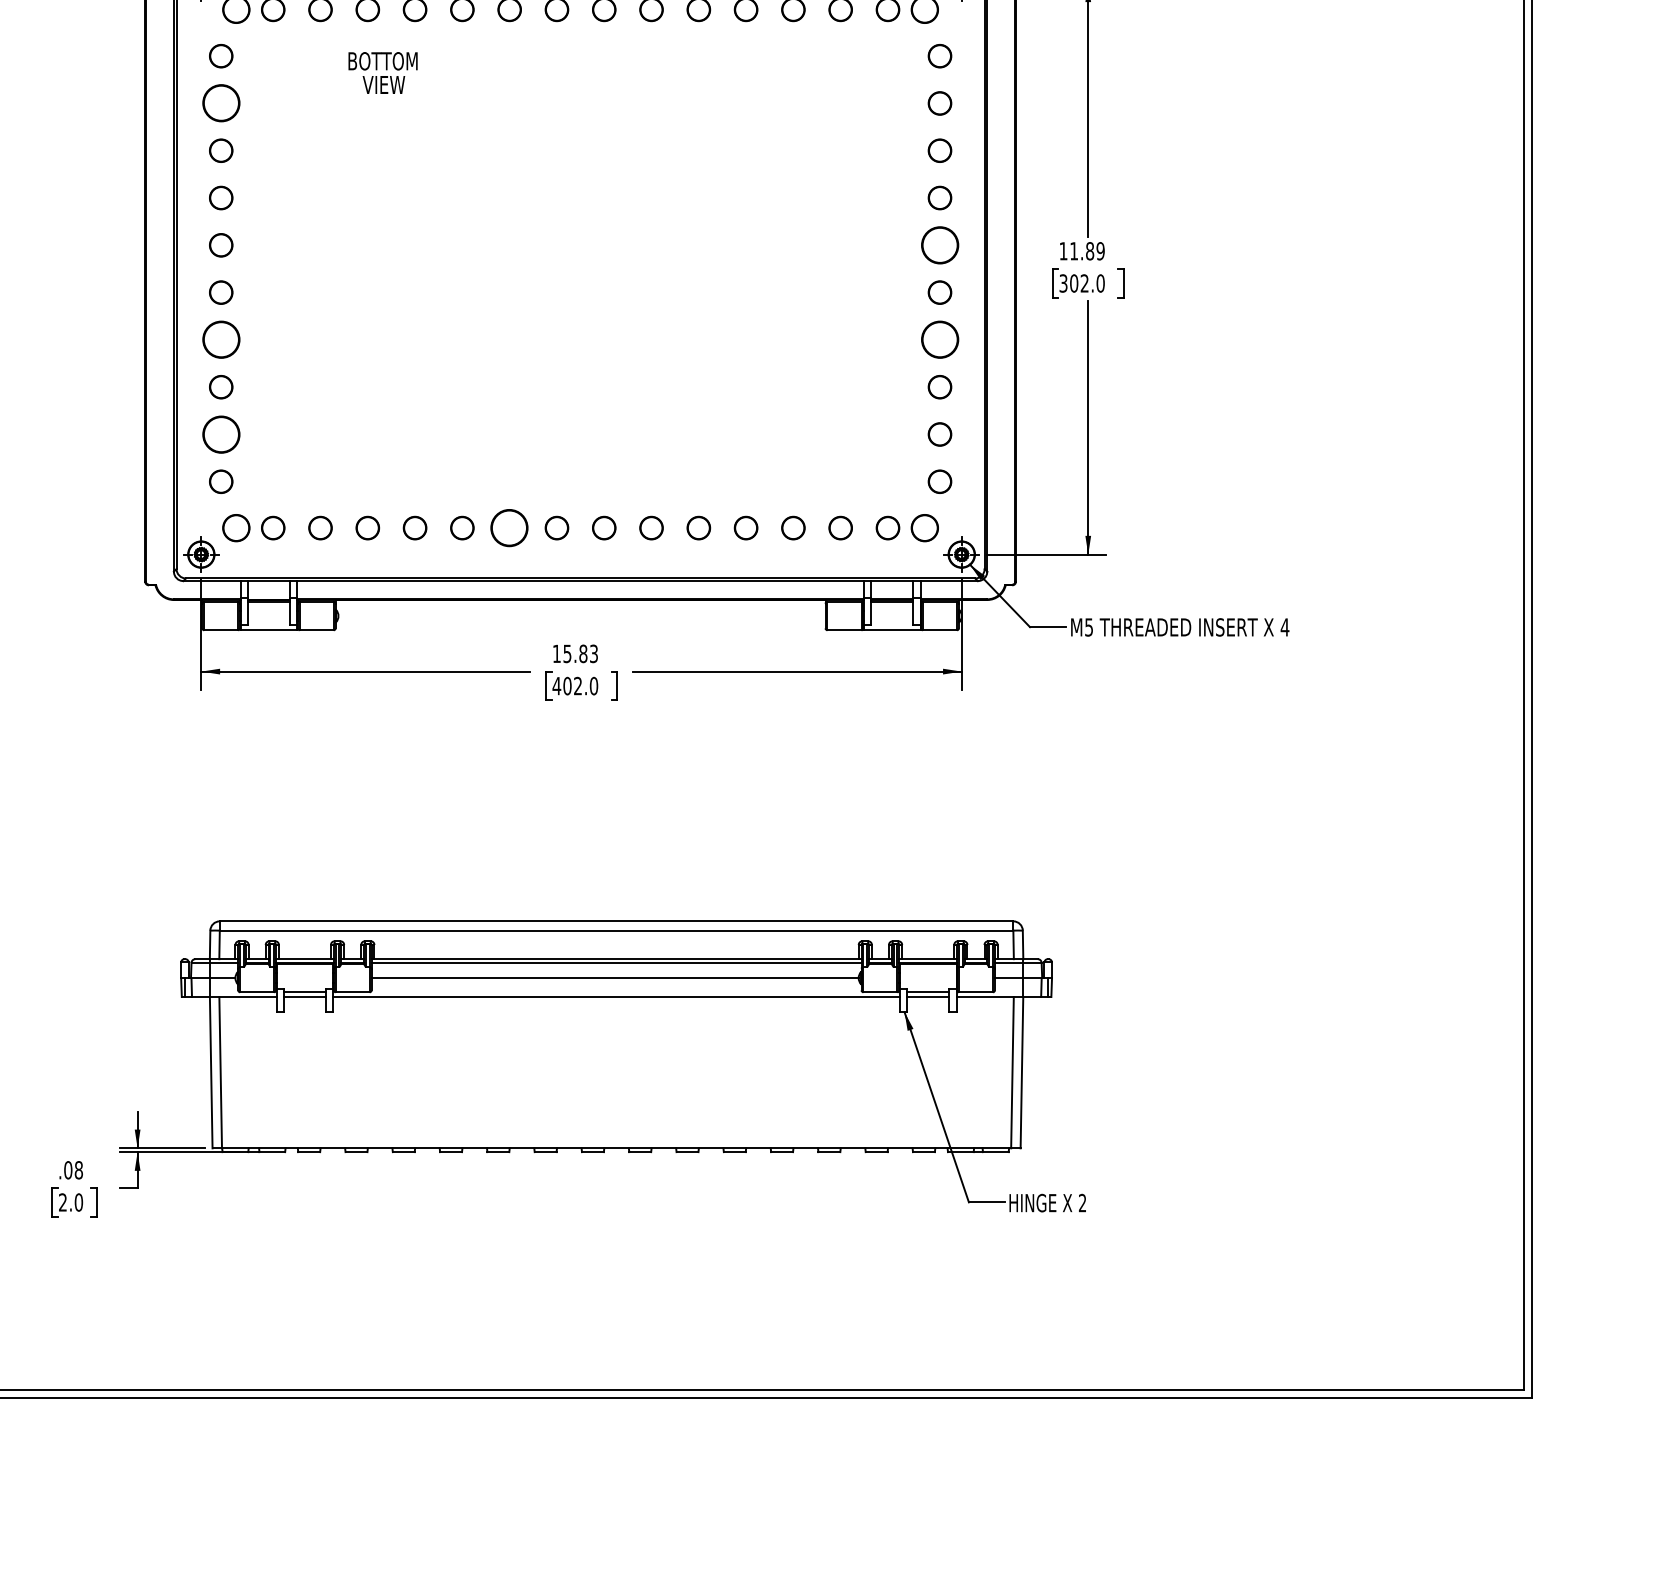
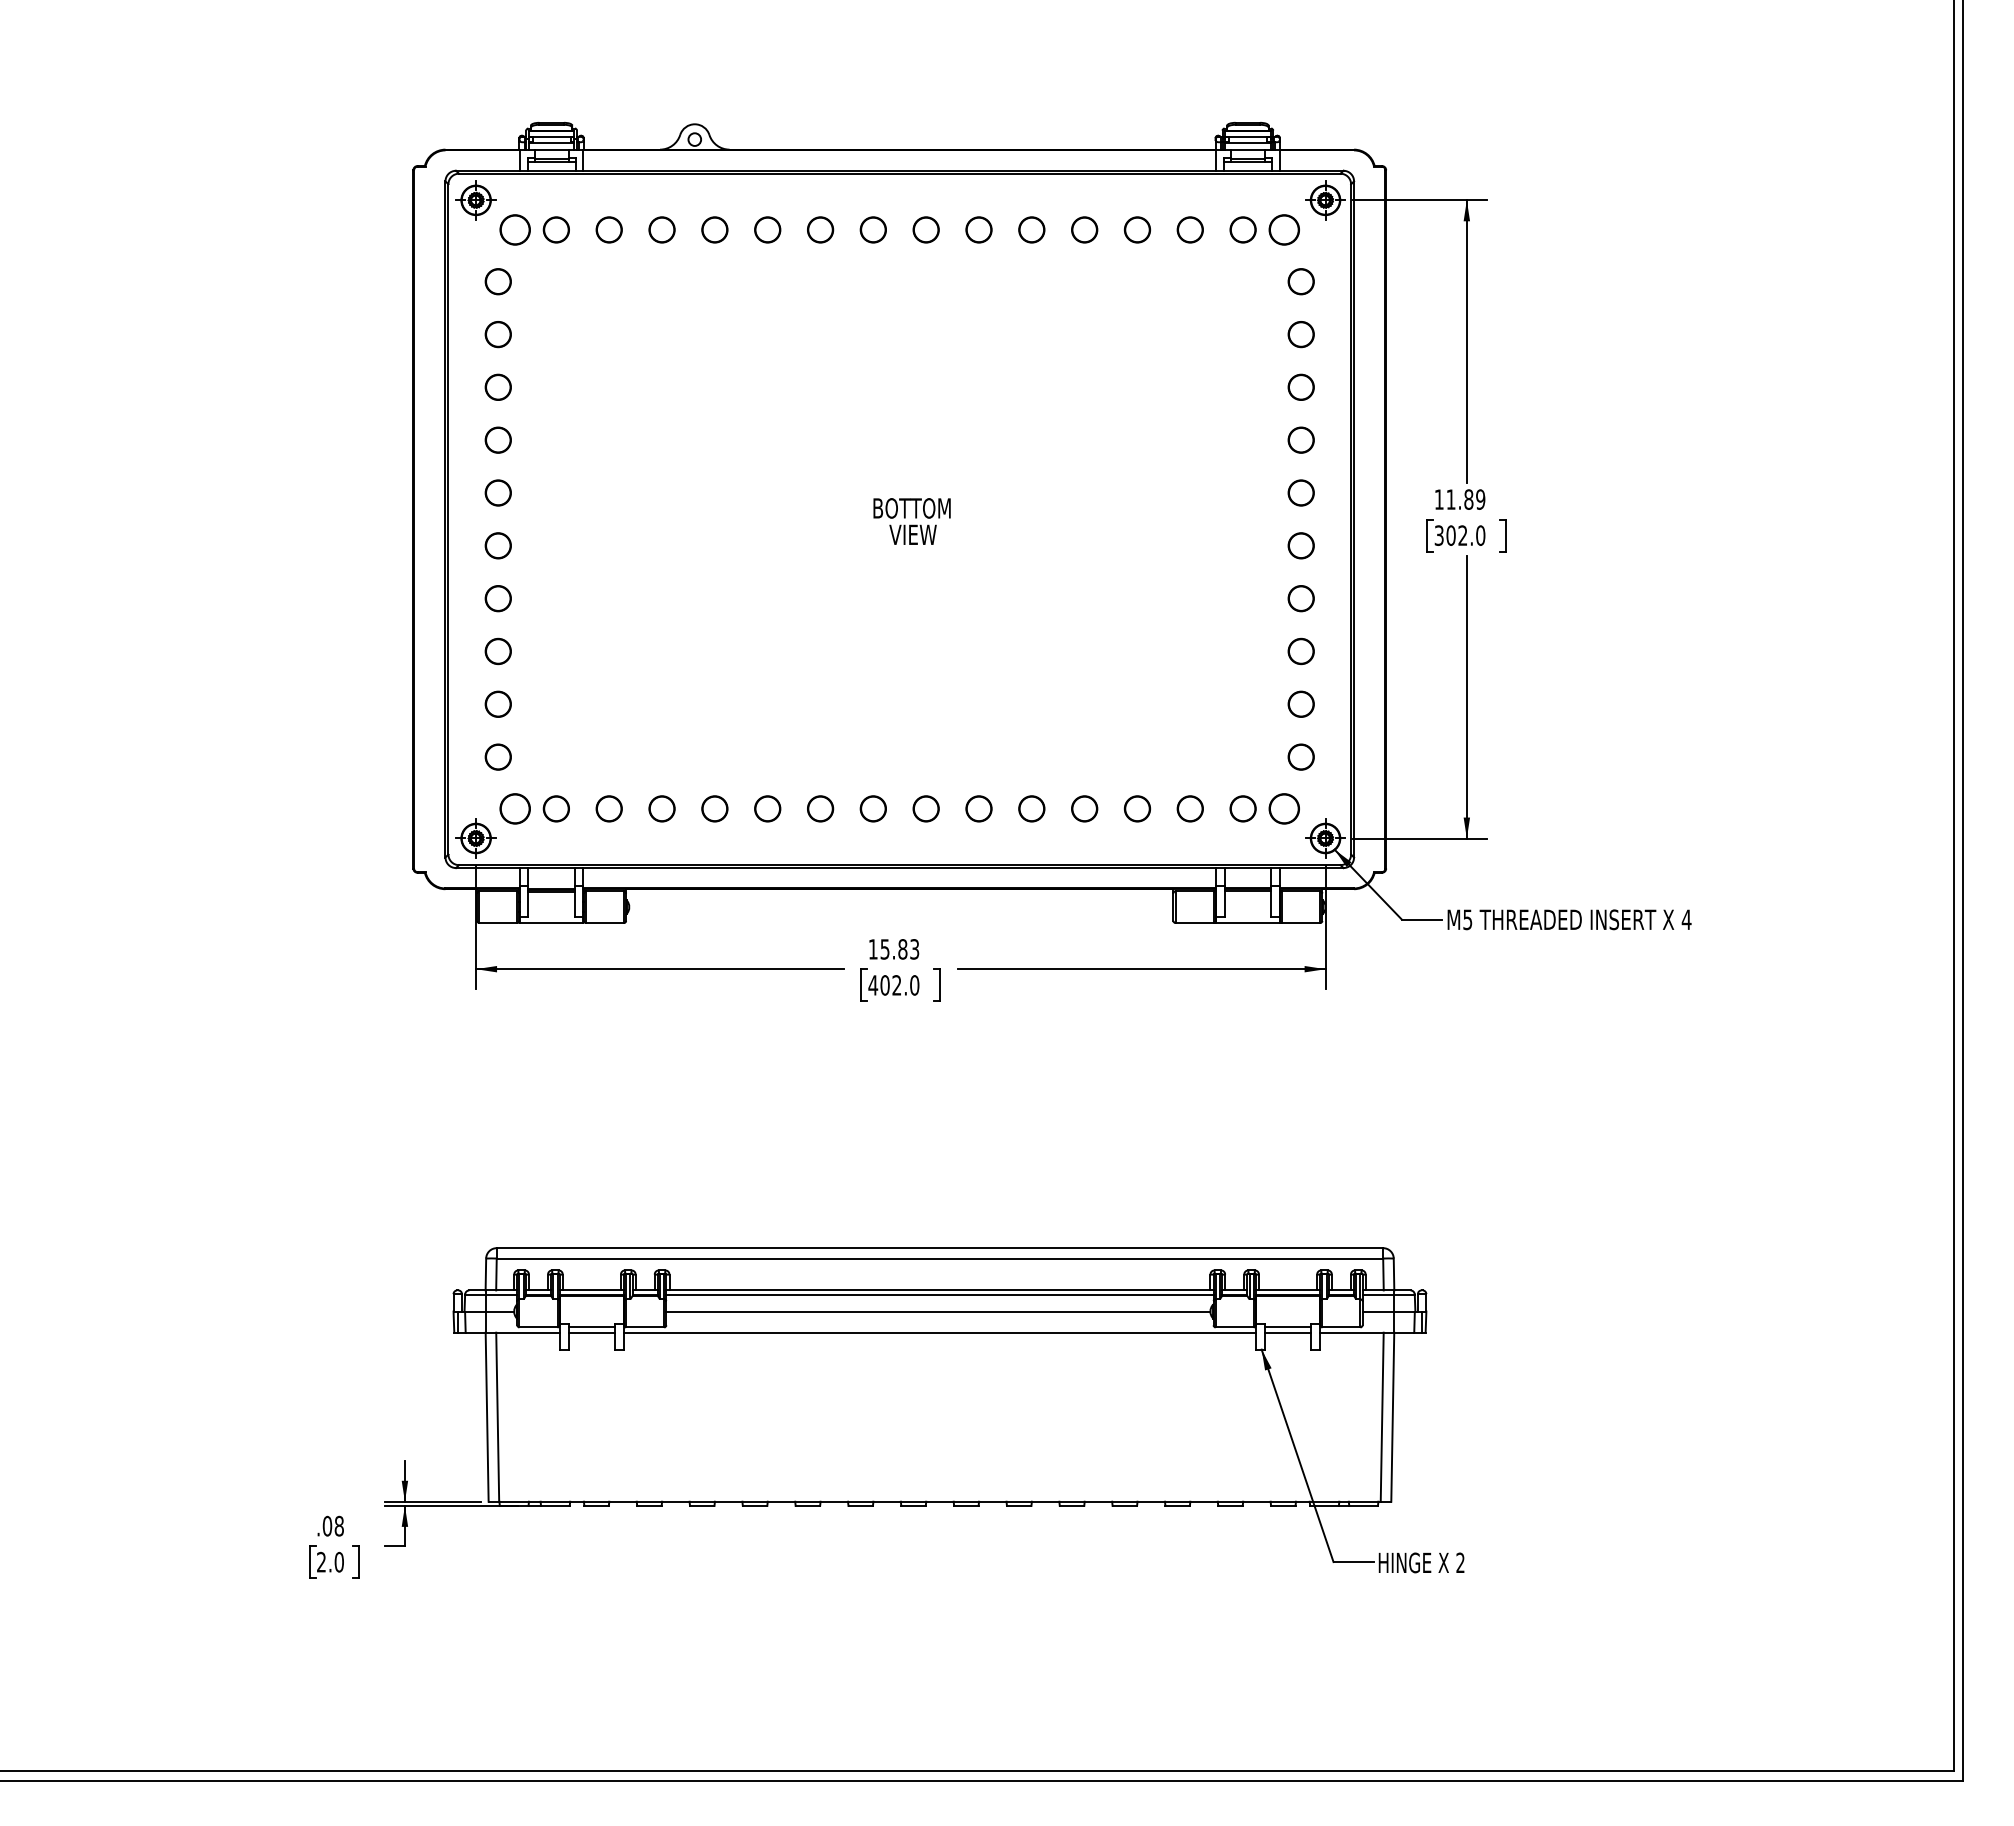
text: (382, 73) -> (911, 521), moved
circle: (220, 103) -> (497, 334), size x0.62
circle: (939, 244) -> (1300, 492), size x0.62
circle: (220, 339) -> (497, 598), size x0.62
circle: (939, 339) -> (1300, 598), size x0.62
circle: (220, 433) -> (497, 703), size x0.62
circle: (509, 527) -> (820, 808), size x0.62

